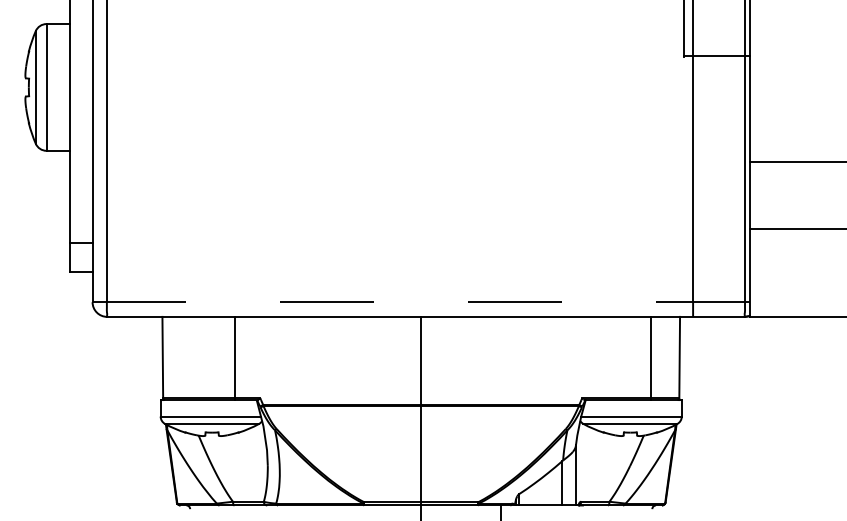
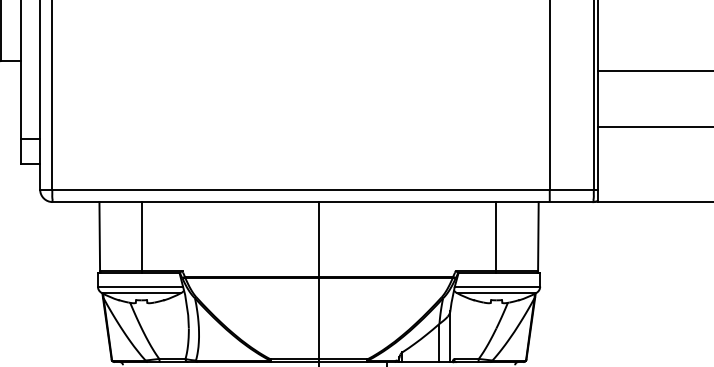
line: (421, 302) -> (319, 189), dashed -> solid
line: (235, 358) -> (141, 237), moved
line: (651, 358) -> (496, 237), moved

